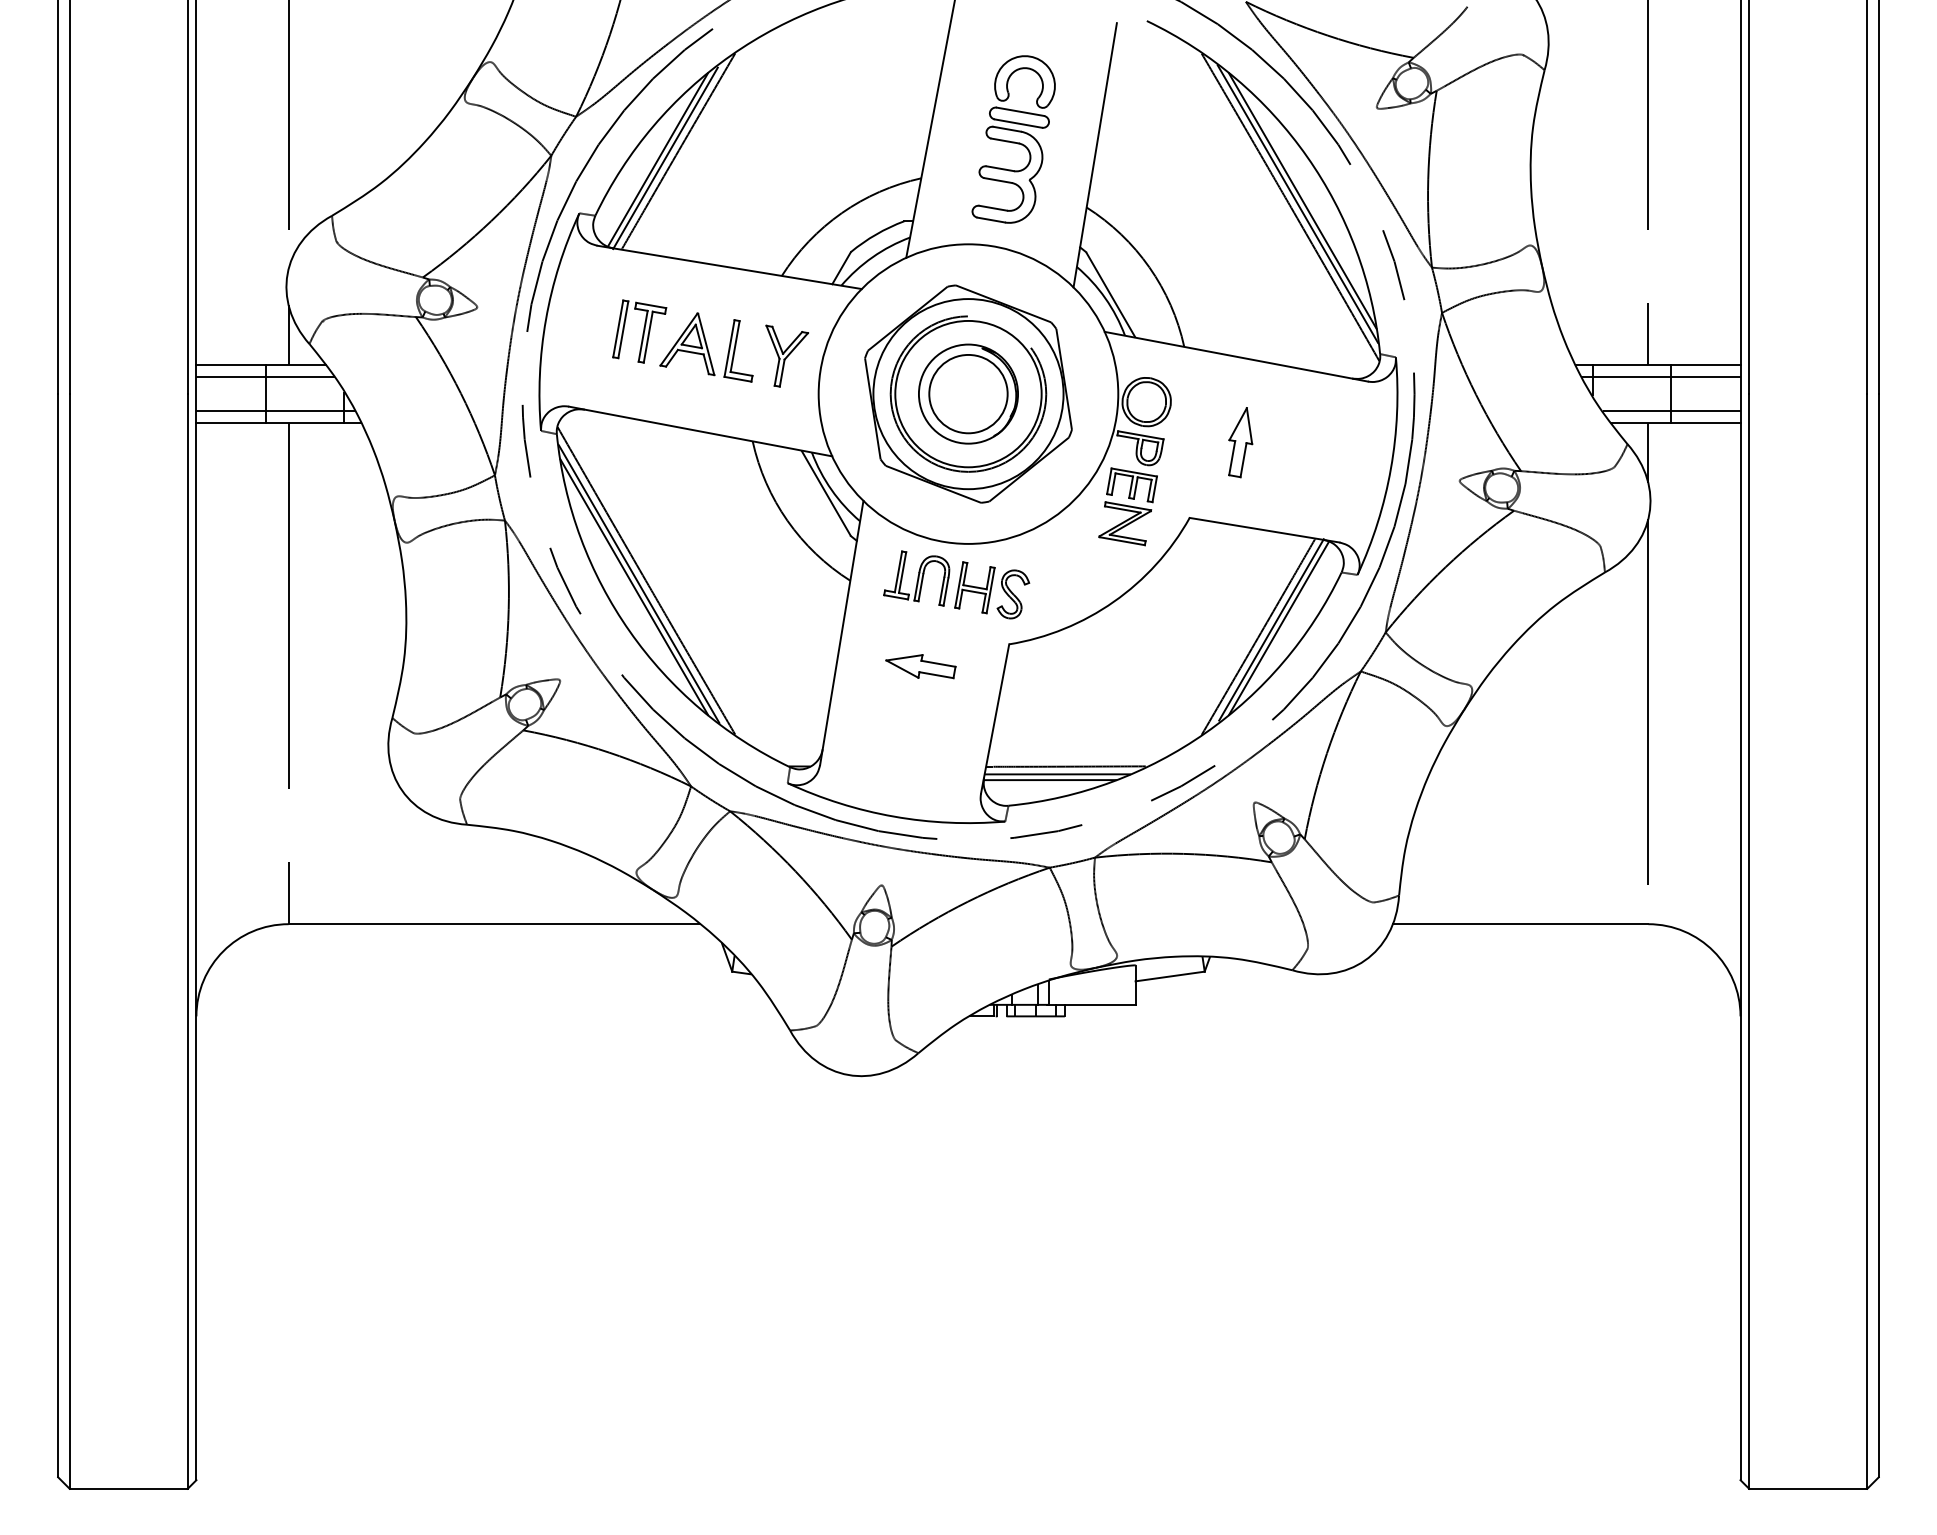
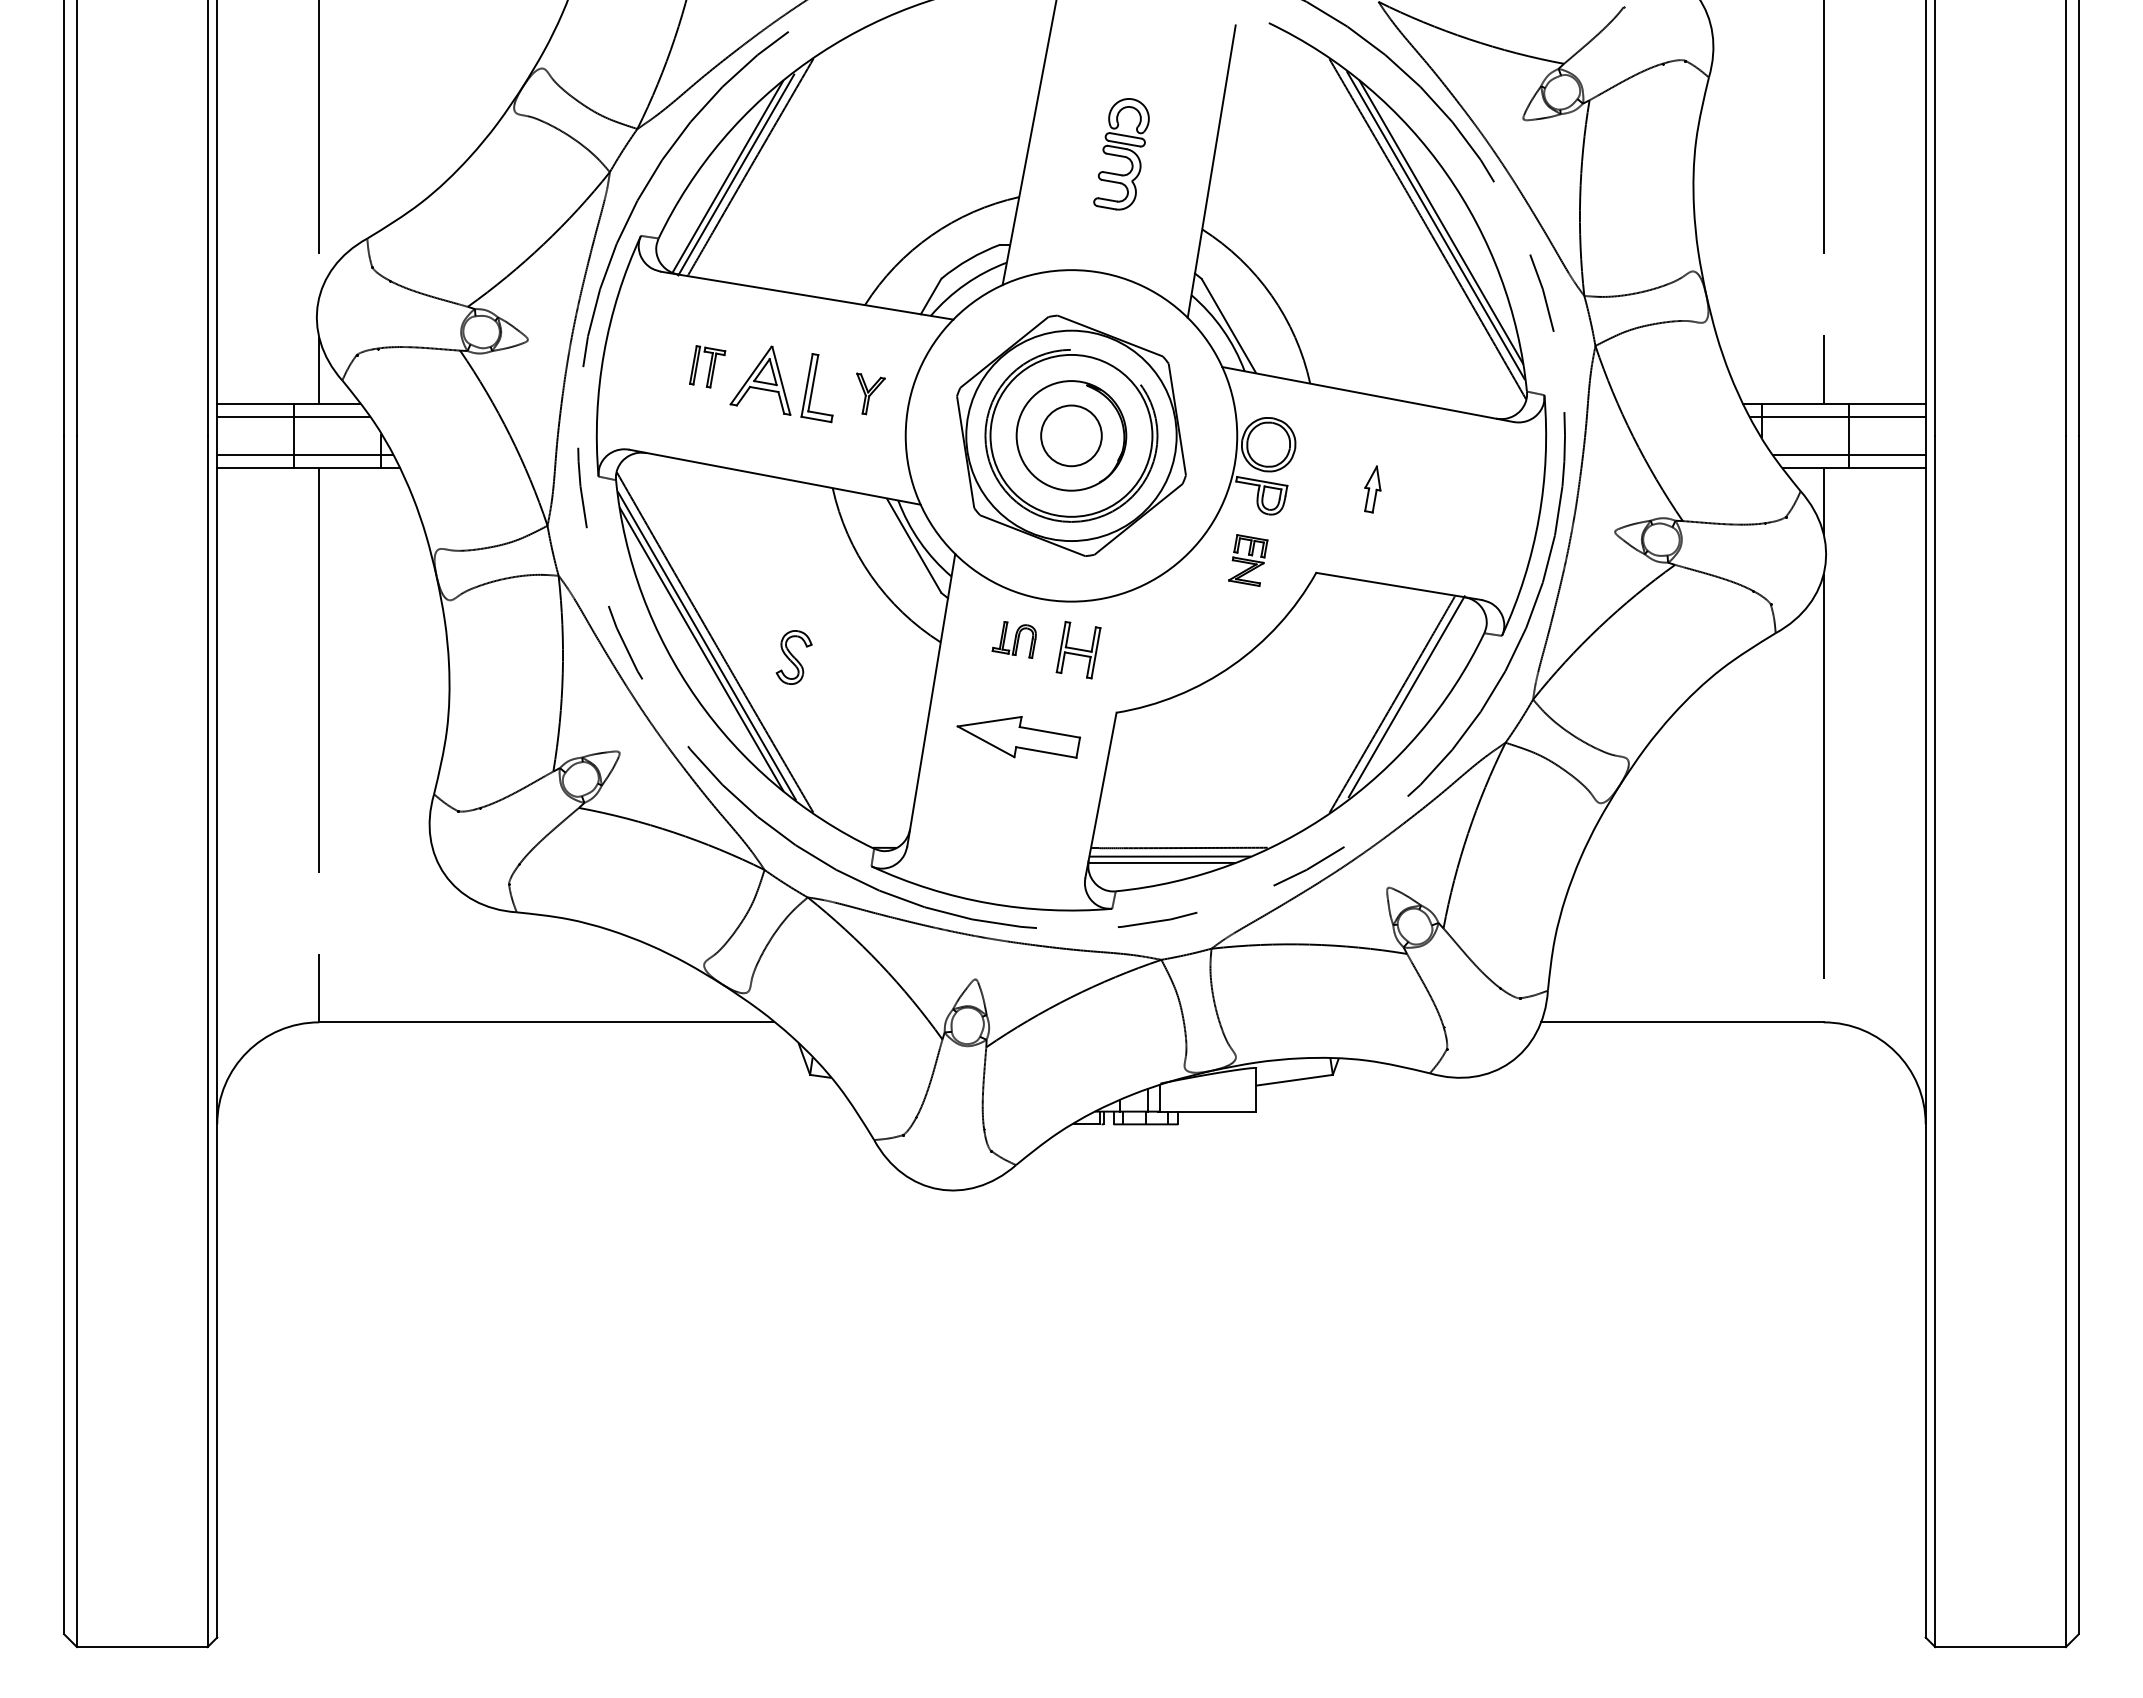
part: (1013, 139) -> (1121, 154), size x0.6
part: (639, 331) -> (707, 366), size x0.6
part: (786, 355) -> (870, 393), size x0.6
circle: (968, 393) -> (1071, 435), size x0.7
part: (1240, 442) -> (1372, 489), size x0.6
part: (1128, 506) -> (1248, 560), size x0.6
part: (916, 578) -> (1014, 639), size x0.6
part: (1012, 594) -> (793, 657), moved
line: (1278, 628) -> (1414, 695), removed
part: (920, 666) -> (1018, 737), size x1.6

